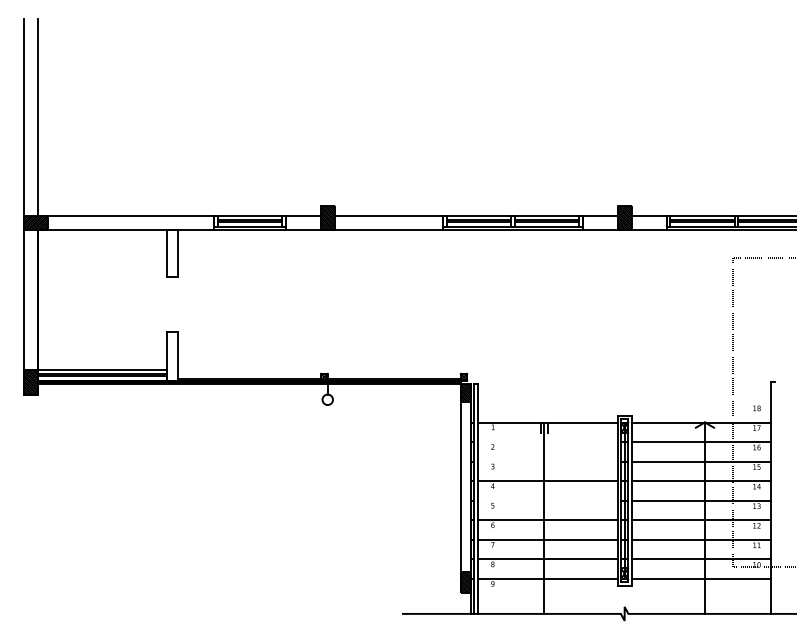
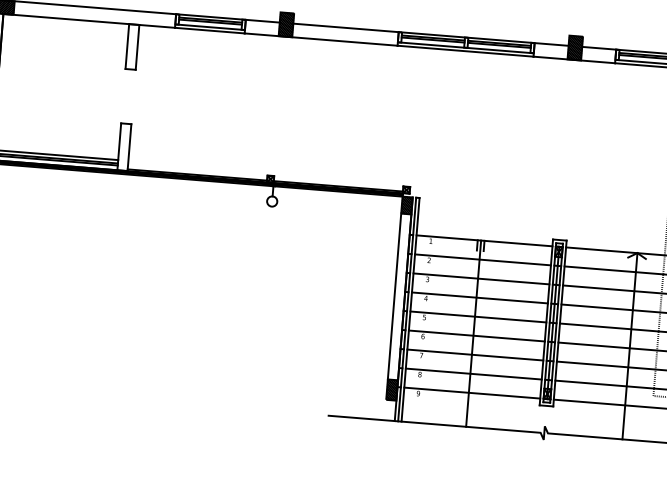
line: (547, 442) -> (482, 260), added
line: (547, 461) -> (481, 278), added
line: (547, 500) -> (478, 316), added

